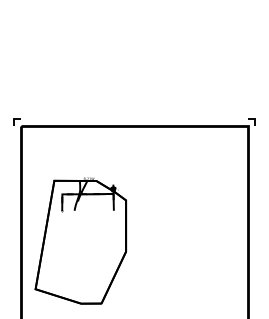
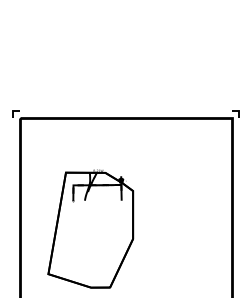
part: (80, 240) -> (90, 228), moved

